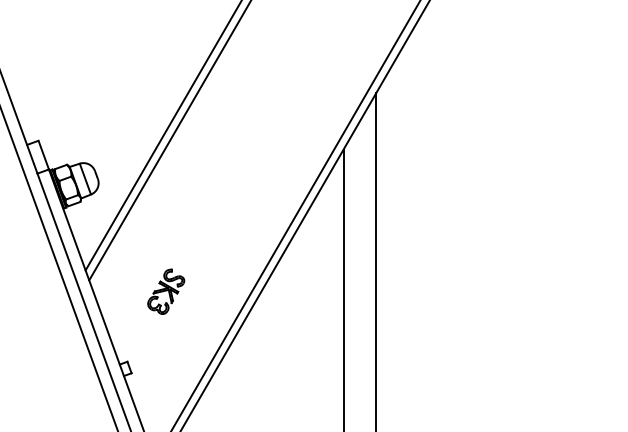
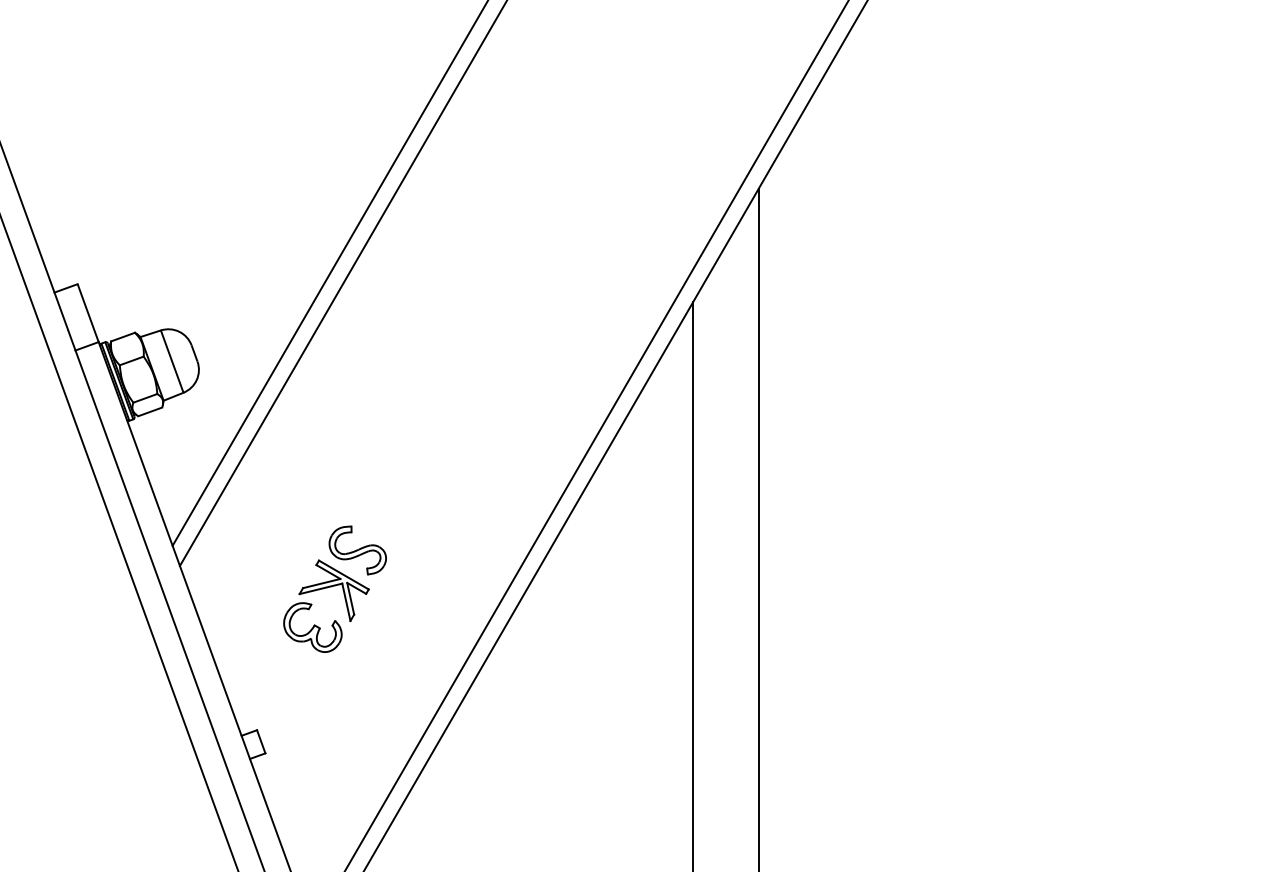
part: (166, 291) -> (335, 588), size x1.4

